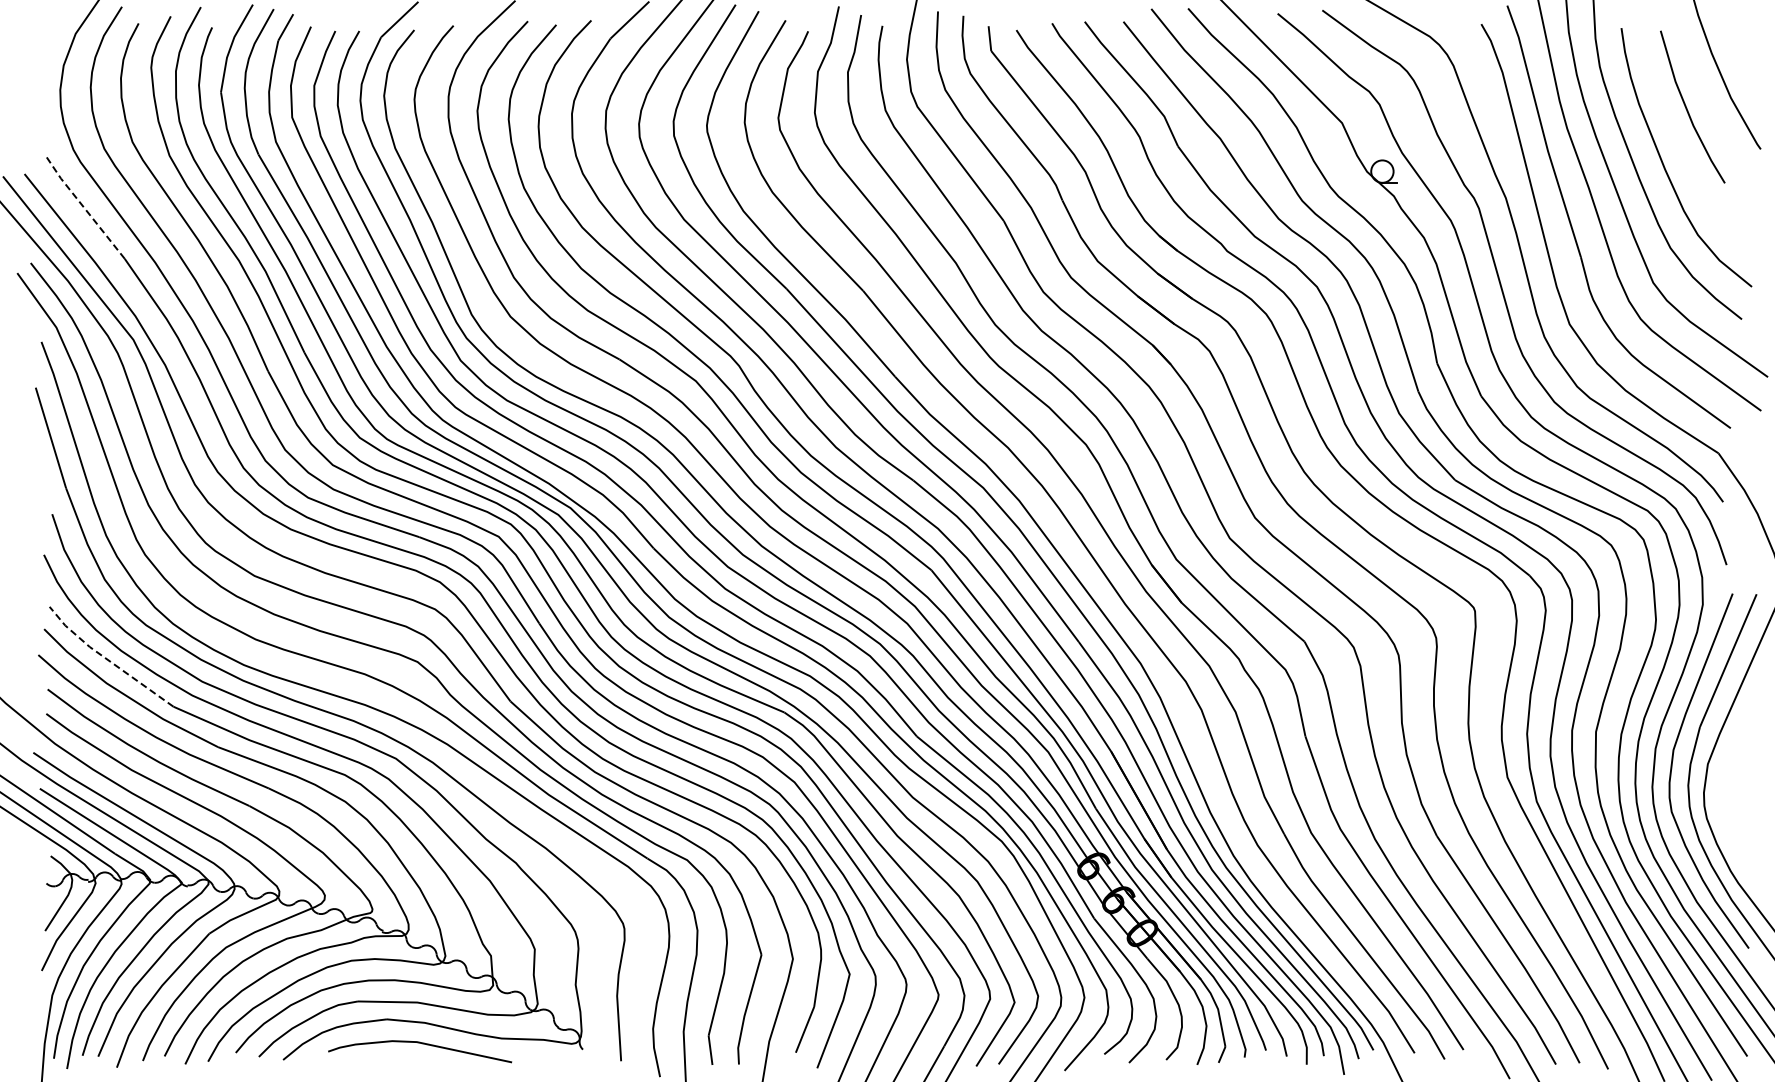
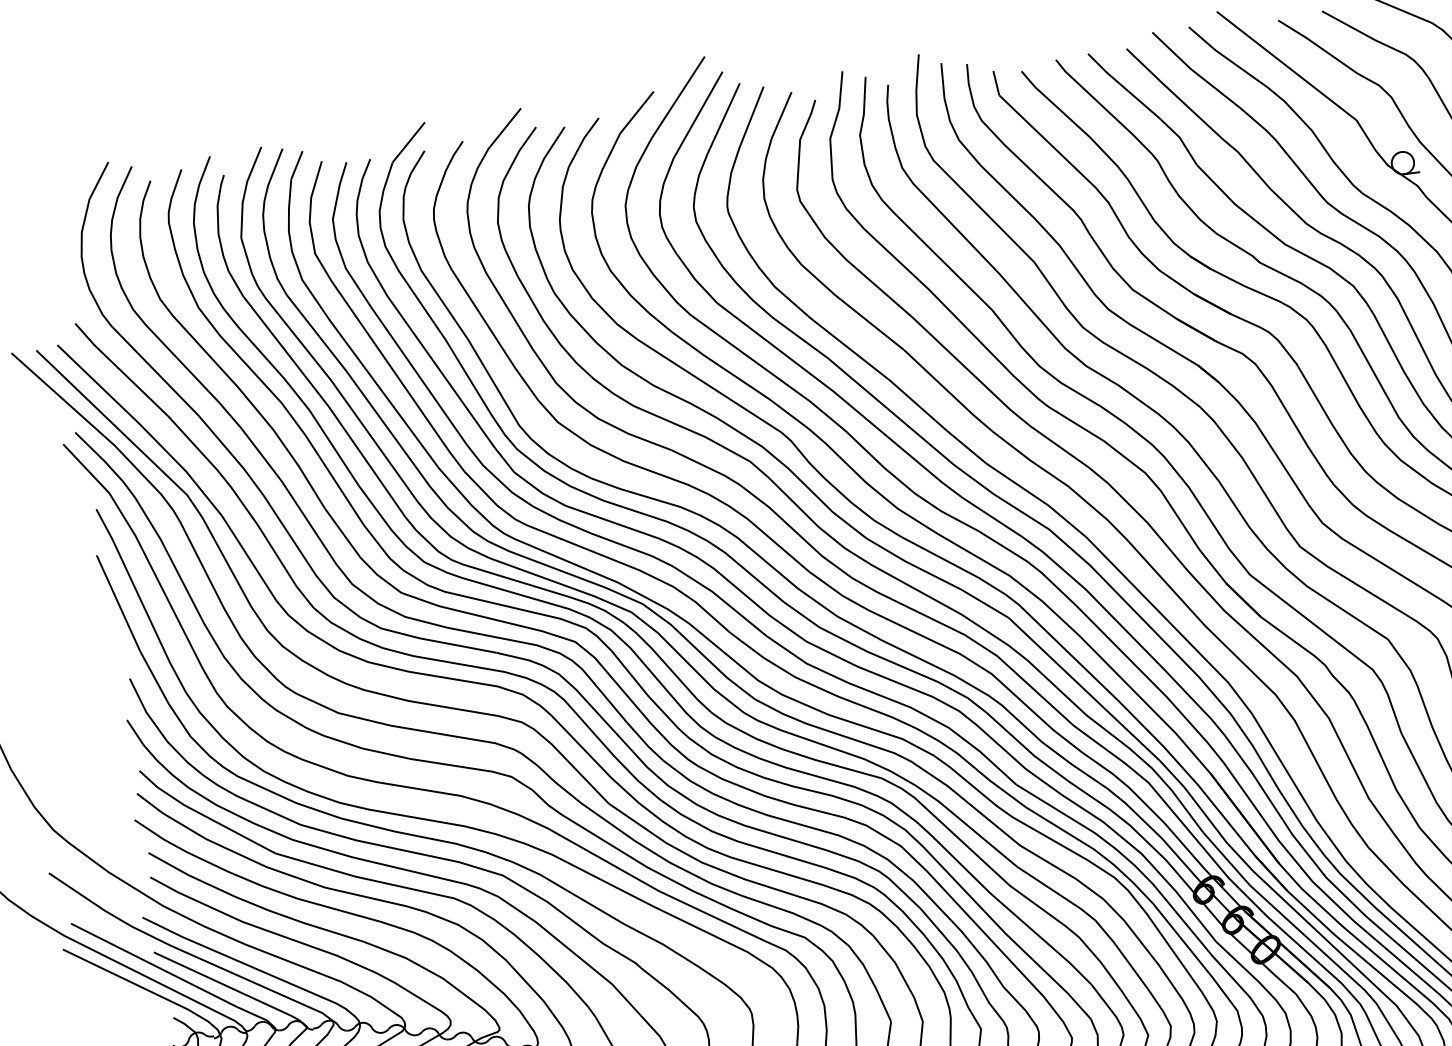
line: (83, 206) -> (120, 369), dashed -> solid
line: (106, 659) -> (202, 815), dashed -> solid

